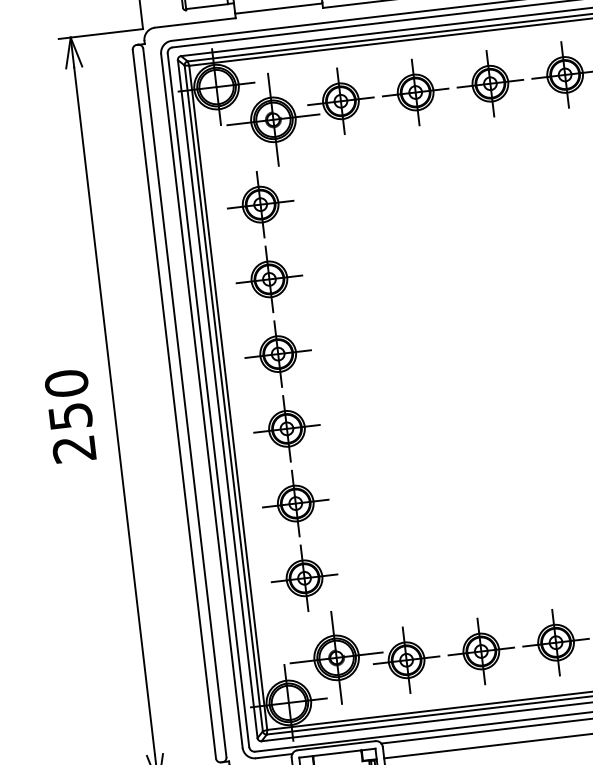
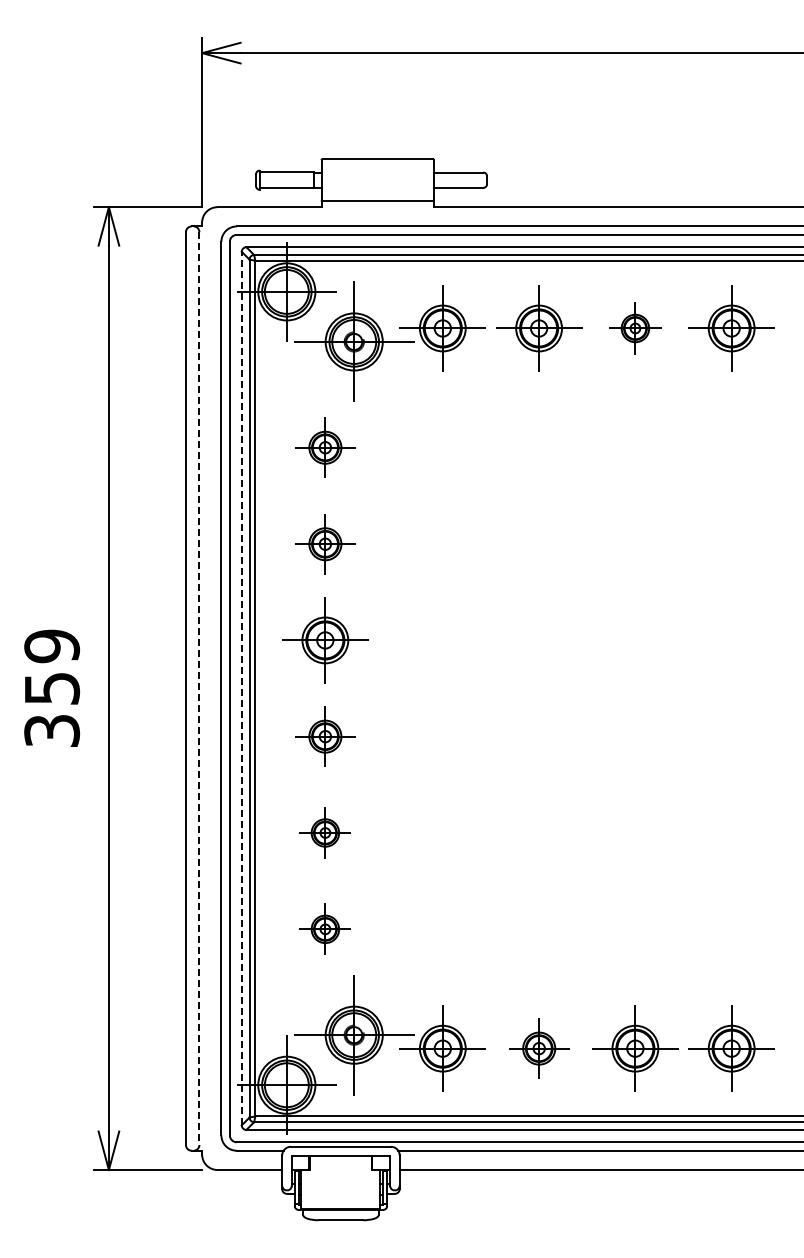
part: (490, 83) -> (635, 328), size x0.6
part: (260, 204) -> (325, 447), size x0.7
part: (269, 279) -> (325, 544), size x0.7
line: (217, 399) -> (241, 688), solid -> dashed
line: (185, 403) -> (199, 689), solid -> dashed
text: (70, 416) -> (52, 688), 250 -> 359
part: (287, 428) -> (325, 736), size x0.7
part: (295, 503) -> (325, 832), size x0.6
part: (304, 578) -> (325, 929), size x0.6
part: (481, 651) -> (539, 1048), size x0.7

